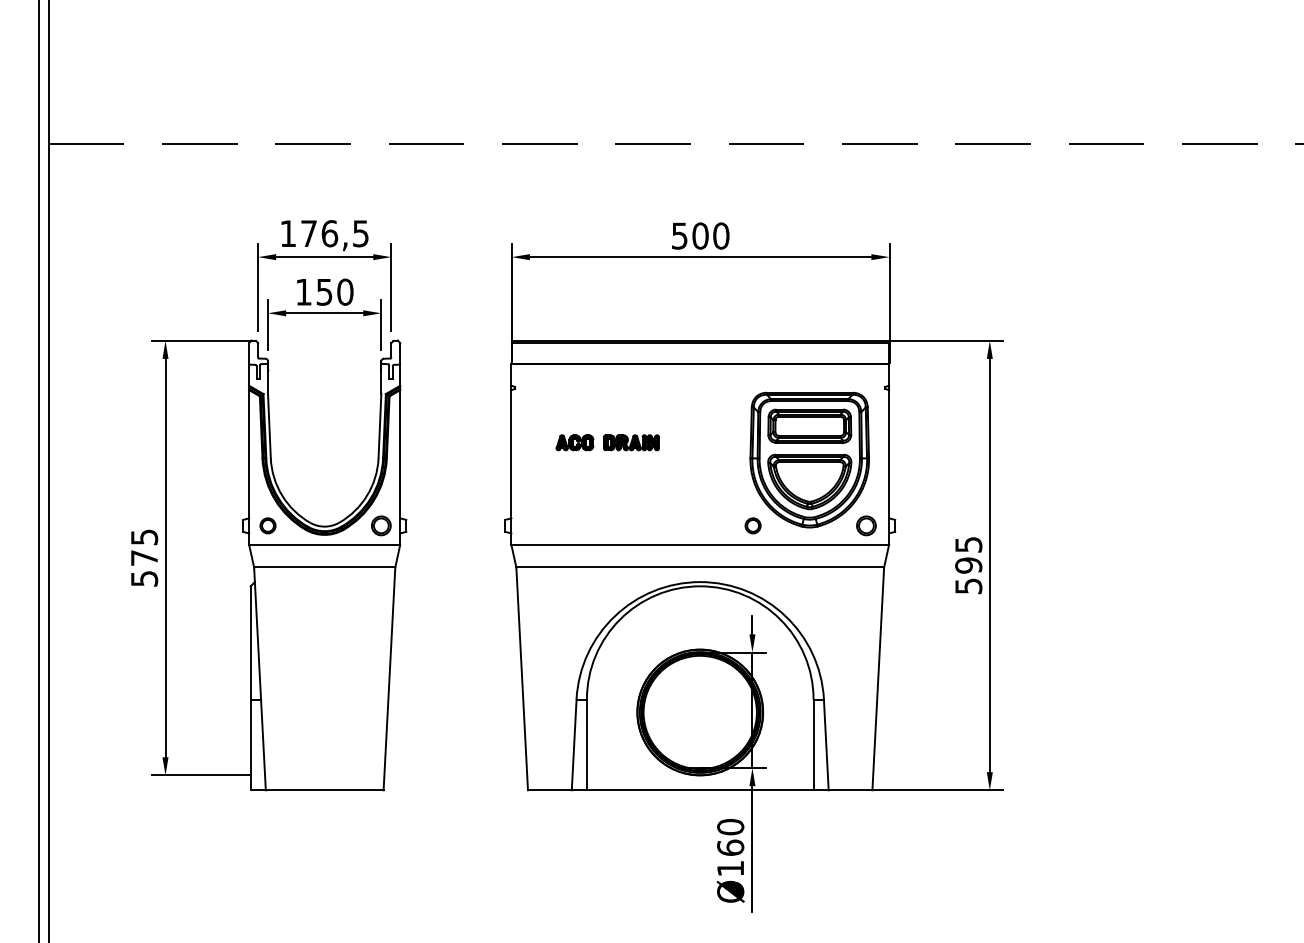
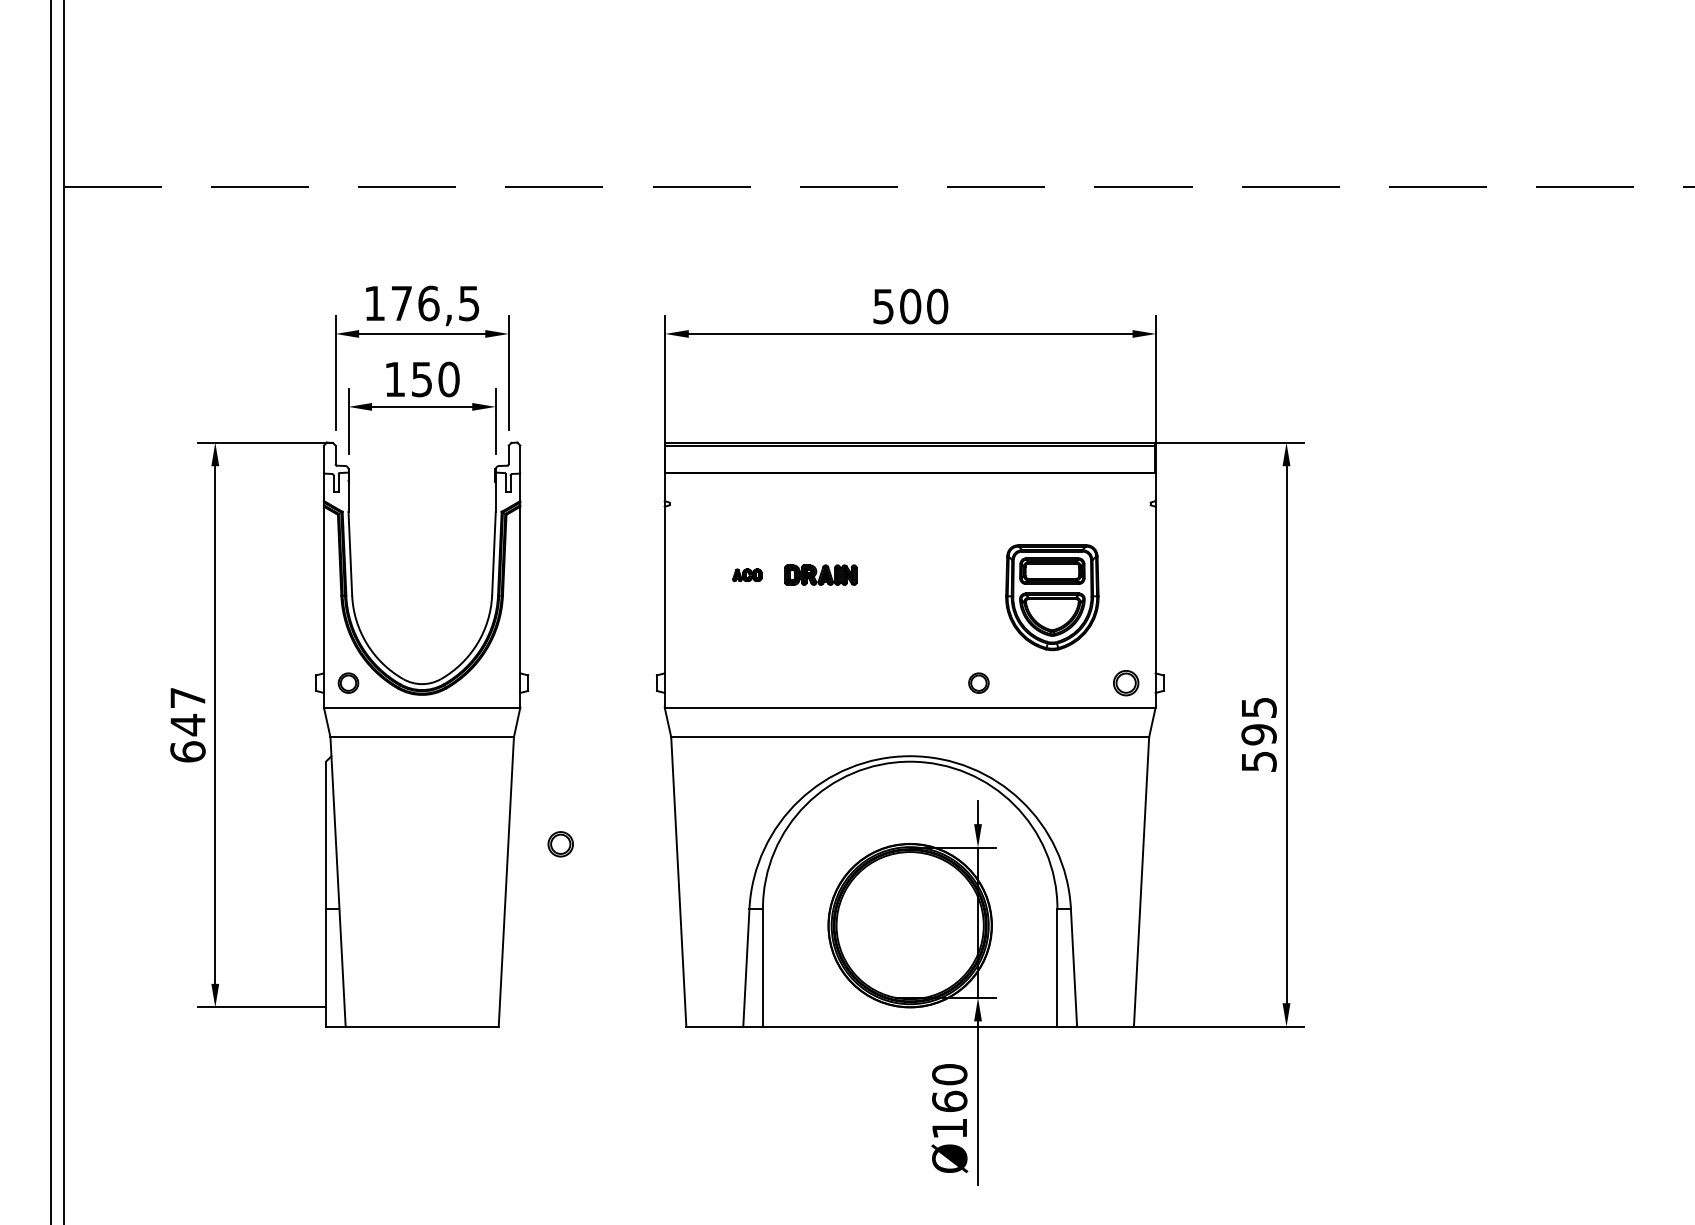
part: (574, 442) -> (746, 574), size x0.6
part: (809, 459) -> (1052, 596), size x0.6
part: (381, 525) -> (560, 843), moved
text: (144, 557) -> (188, 724), 575 -> 647

